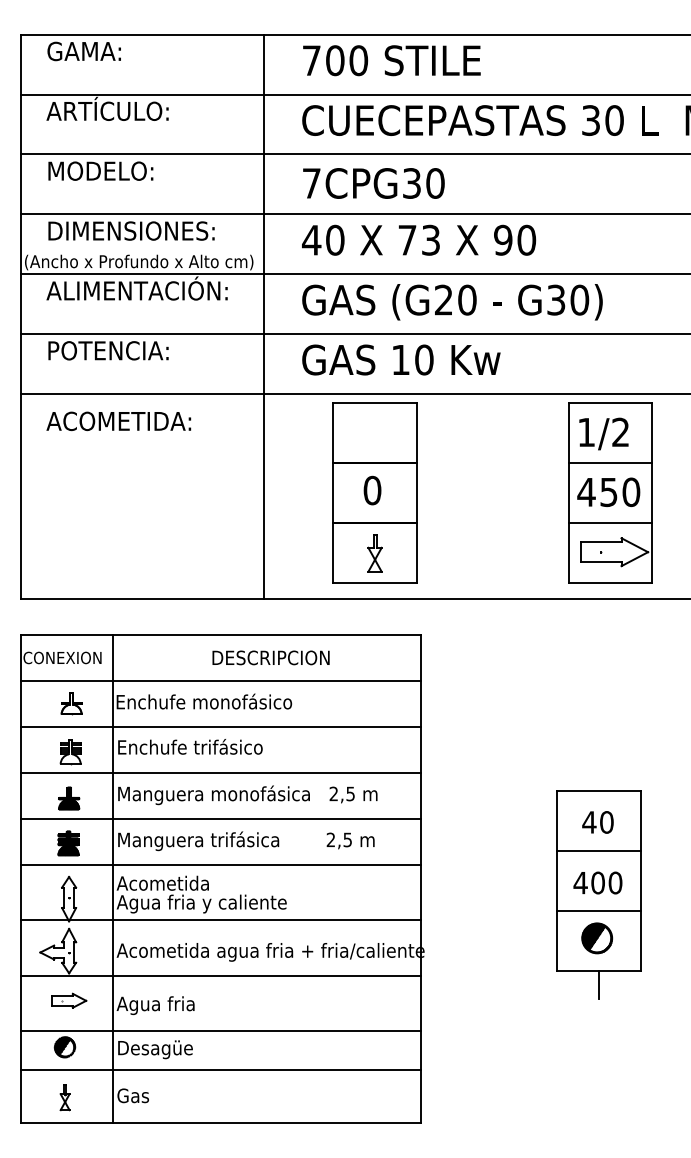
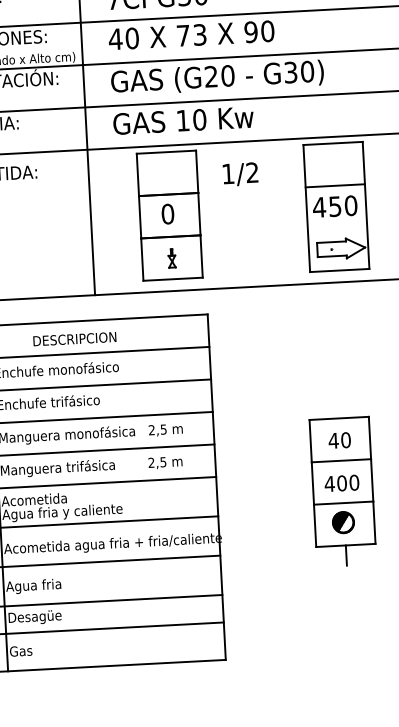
text: (603, 433) -> (240, 174), moved
line: (610, 522) -> (337, 227), removed
part: (374, 553) -> (171, 258), size x0.7
text: (270, 657) -> (74, 338), moved

